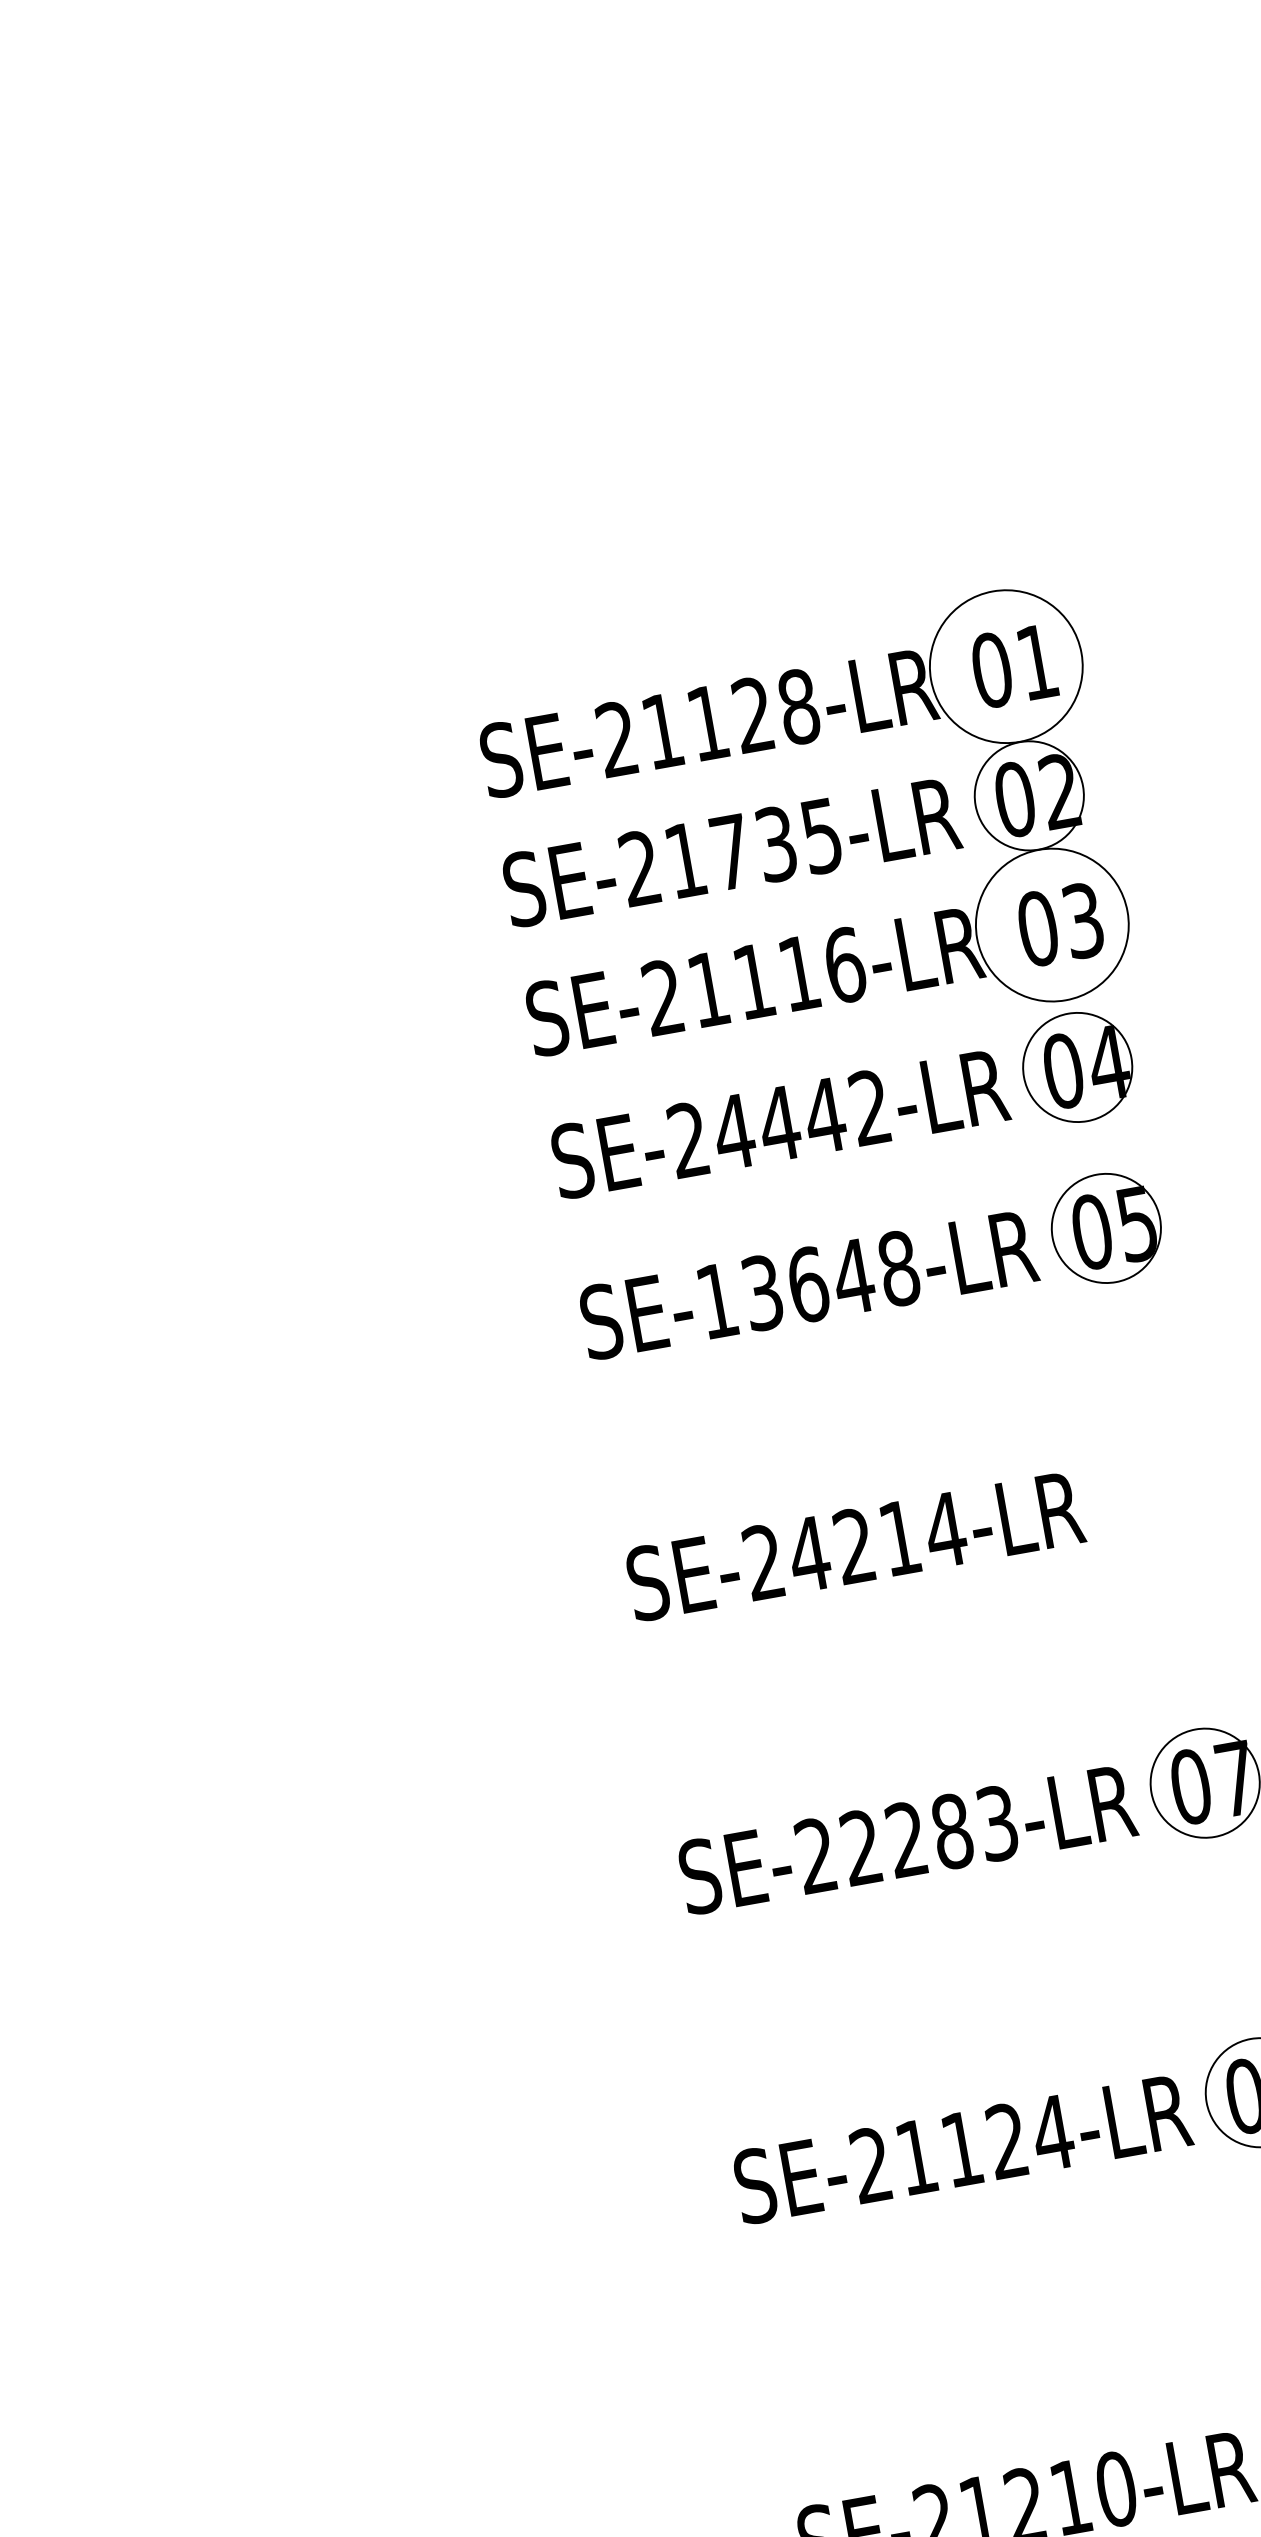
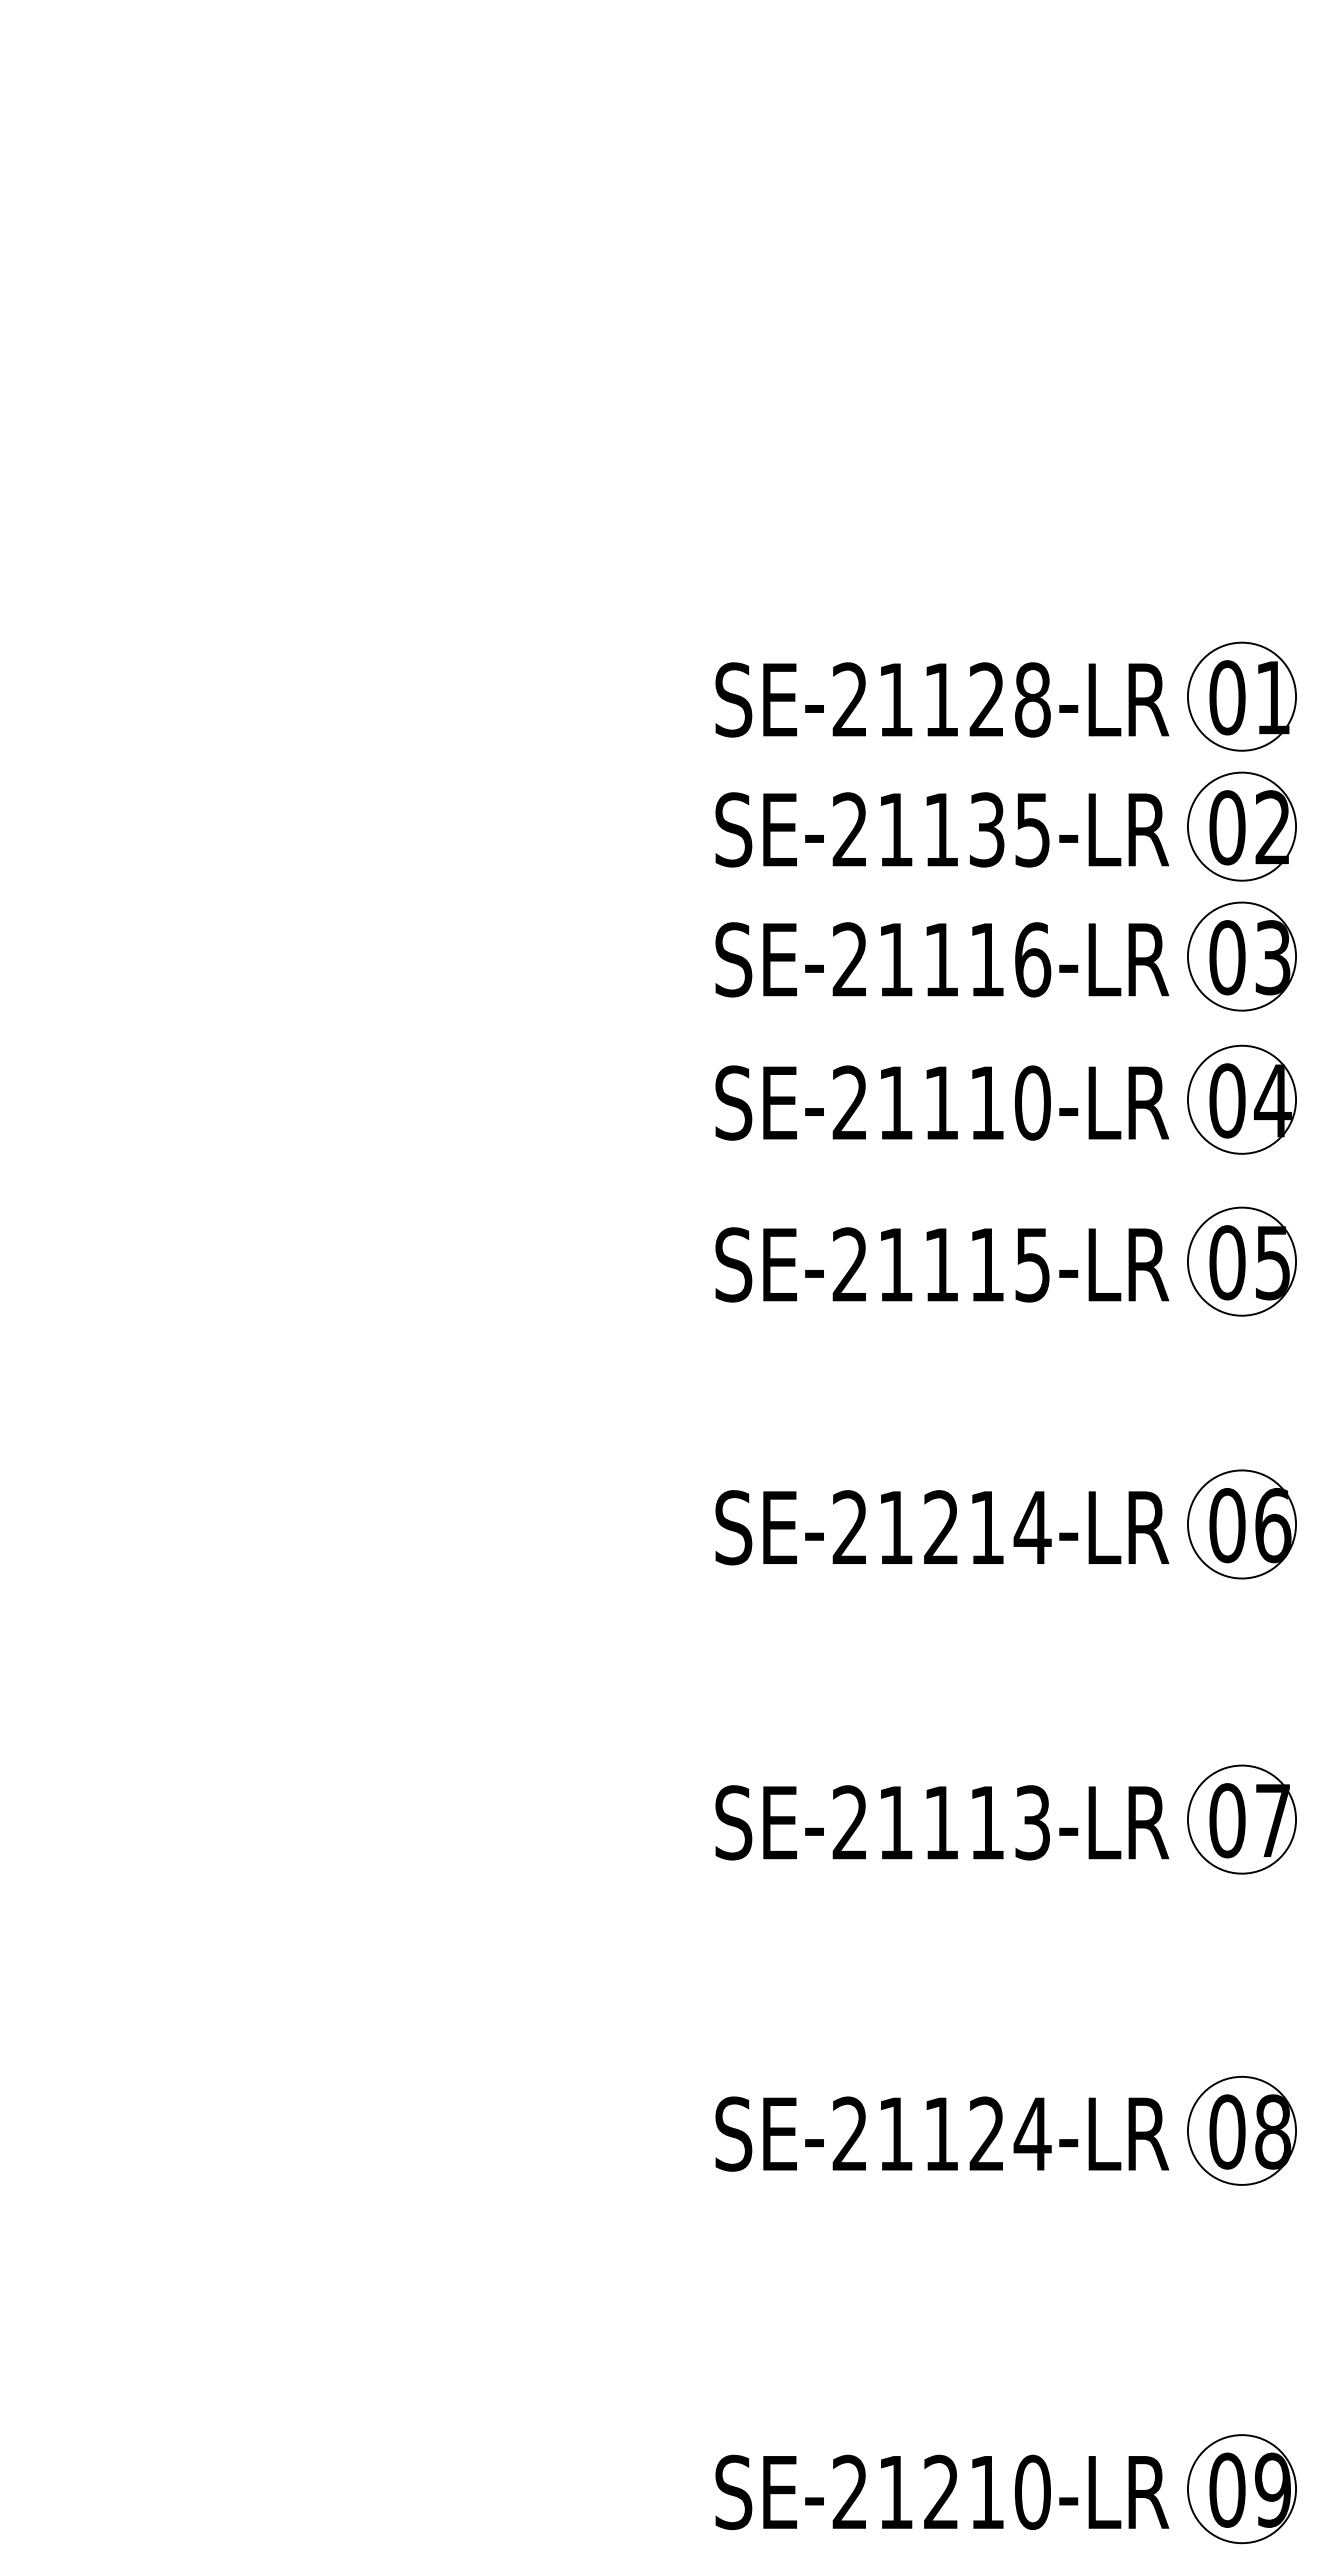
circle: (1005, 666) -> (1241, 696), size x0.71
text: (731, 851) -> (941, 829), SE-21735-LR -> SE-21135-LR
circle: (1051, 925) -> (1241, 956), size x0.71
text: (801, 1119) -> (963, 1102), SE-24442-LR -> SE-21110-LR
text: (808, 1284) -> (941, 1264), SE-13648-LR -> SE-21115-LR
part: (1152, 1489) -> (1241, 1524), added
text: (808, 1554) -> (895, 1527), SE-24214-LR -> SE-21214-LR
text: (906, 1839) -> (941, 1822), SE-22283-LR -> SE-21113-LR

